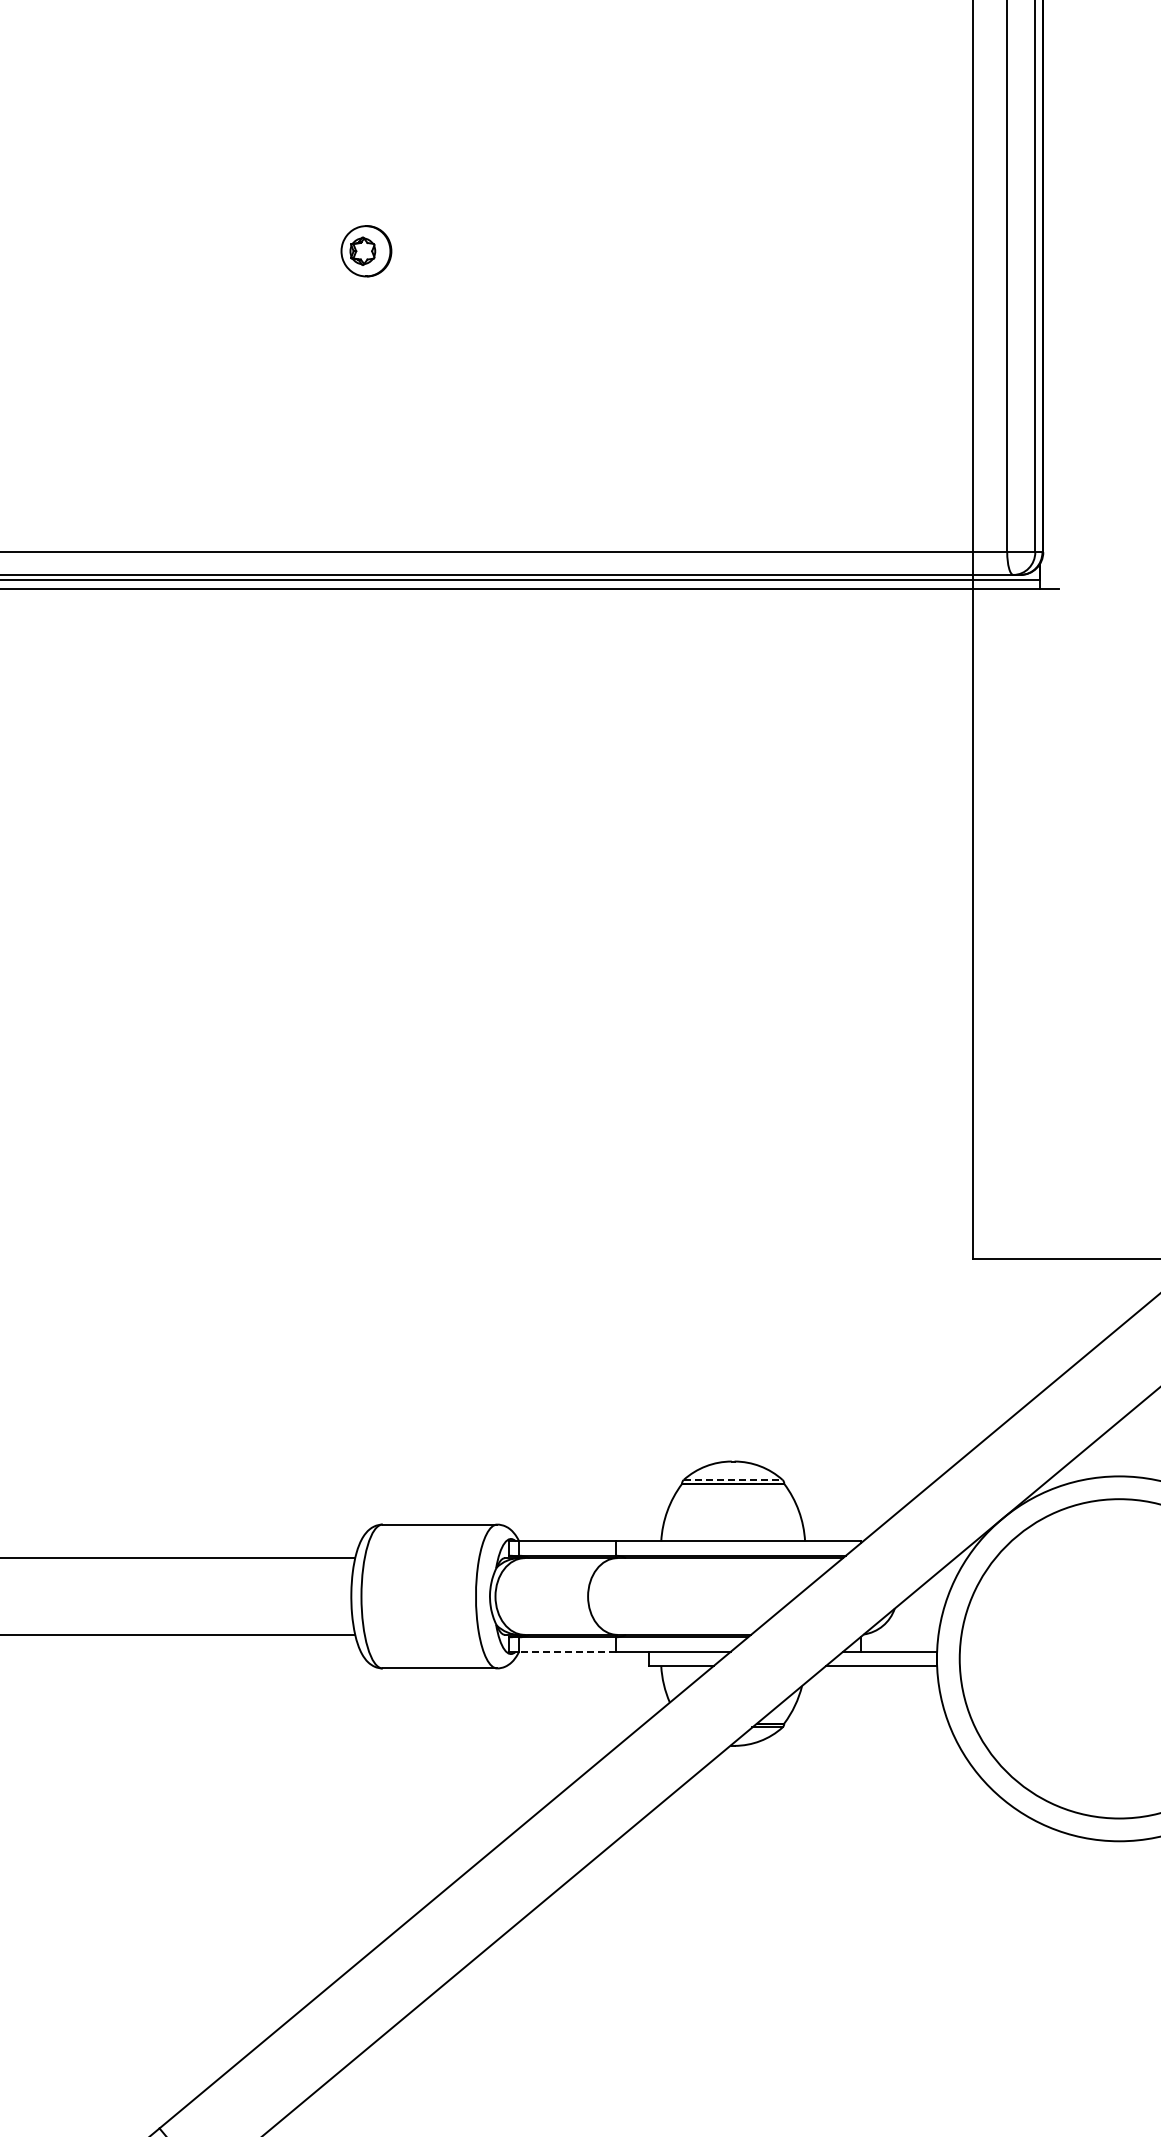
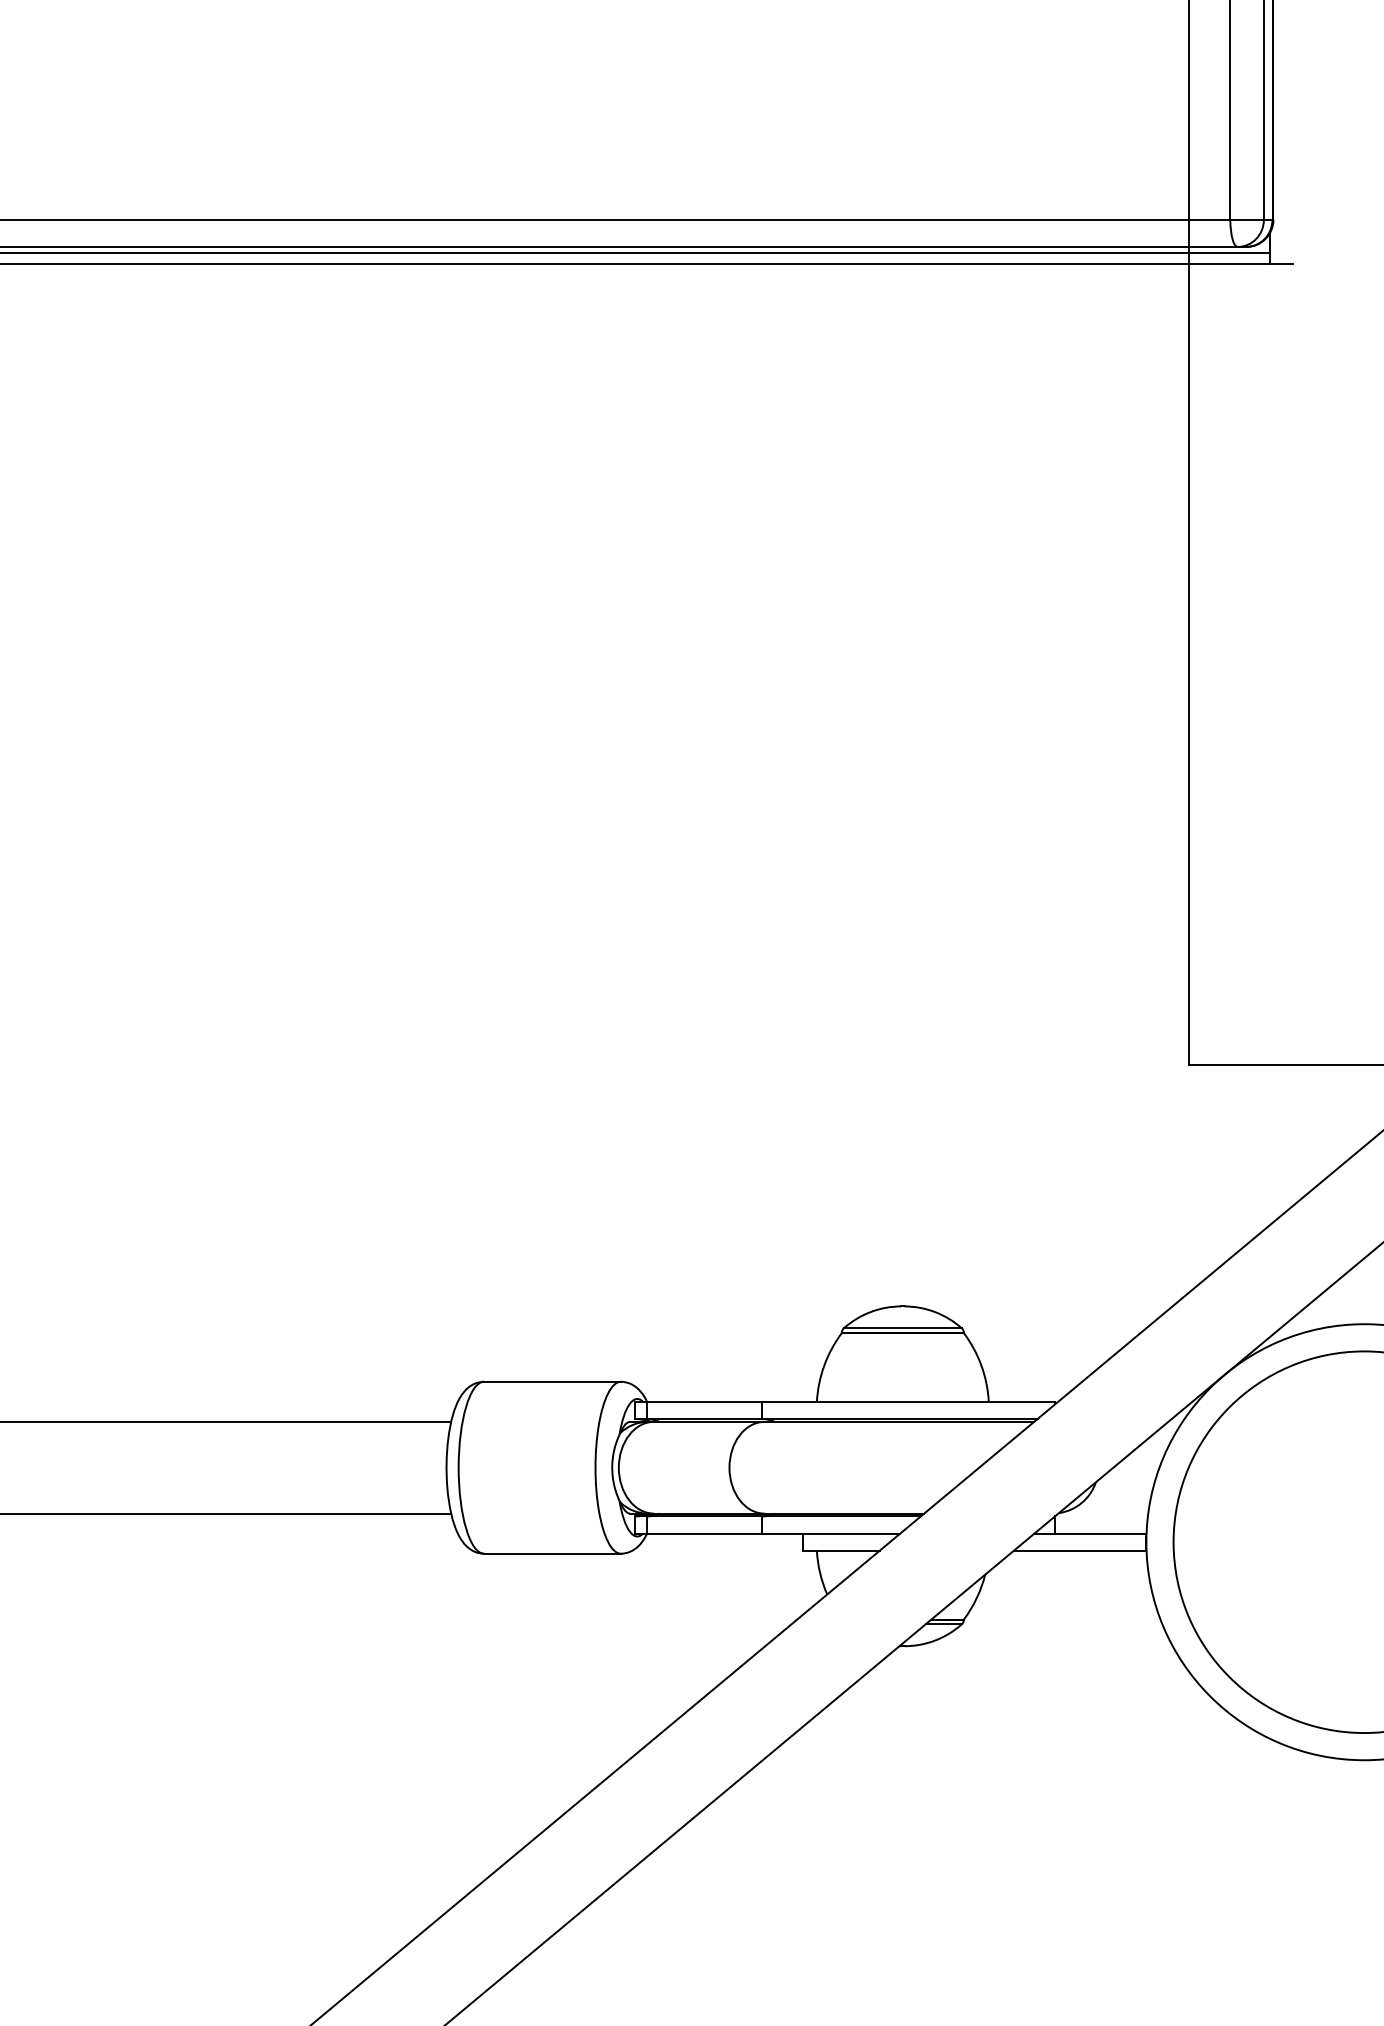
line: (733, 1479) -> (903, 1327), dashed -> solid
line: (566, 1651) -> (703, 1533), dashed -> solid

